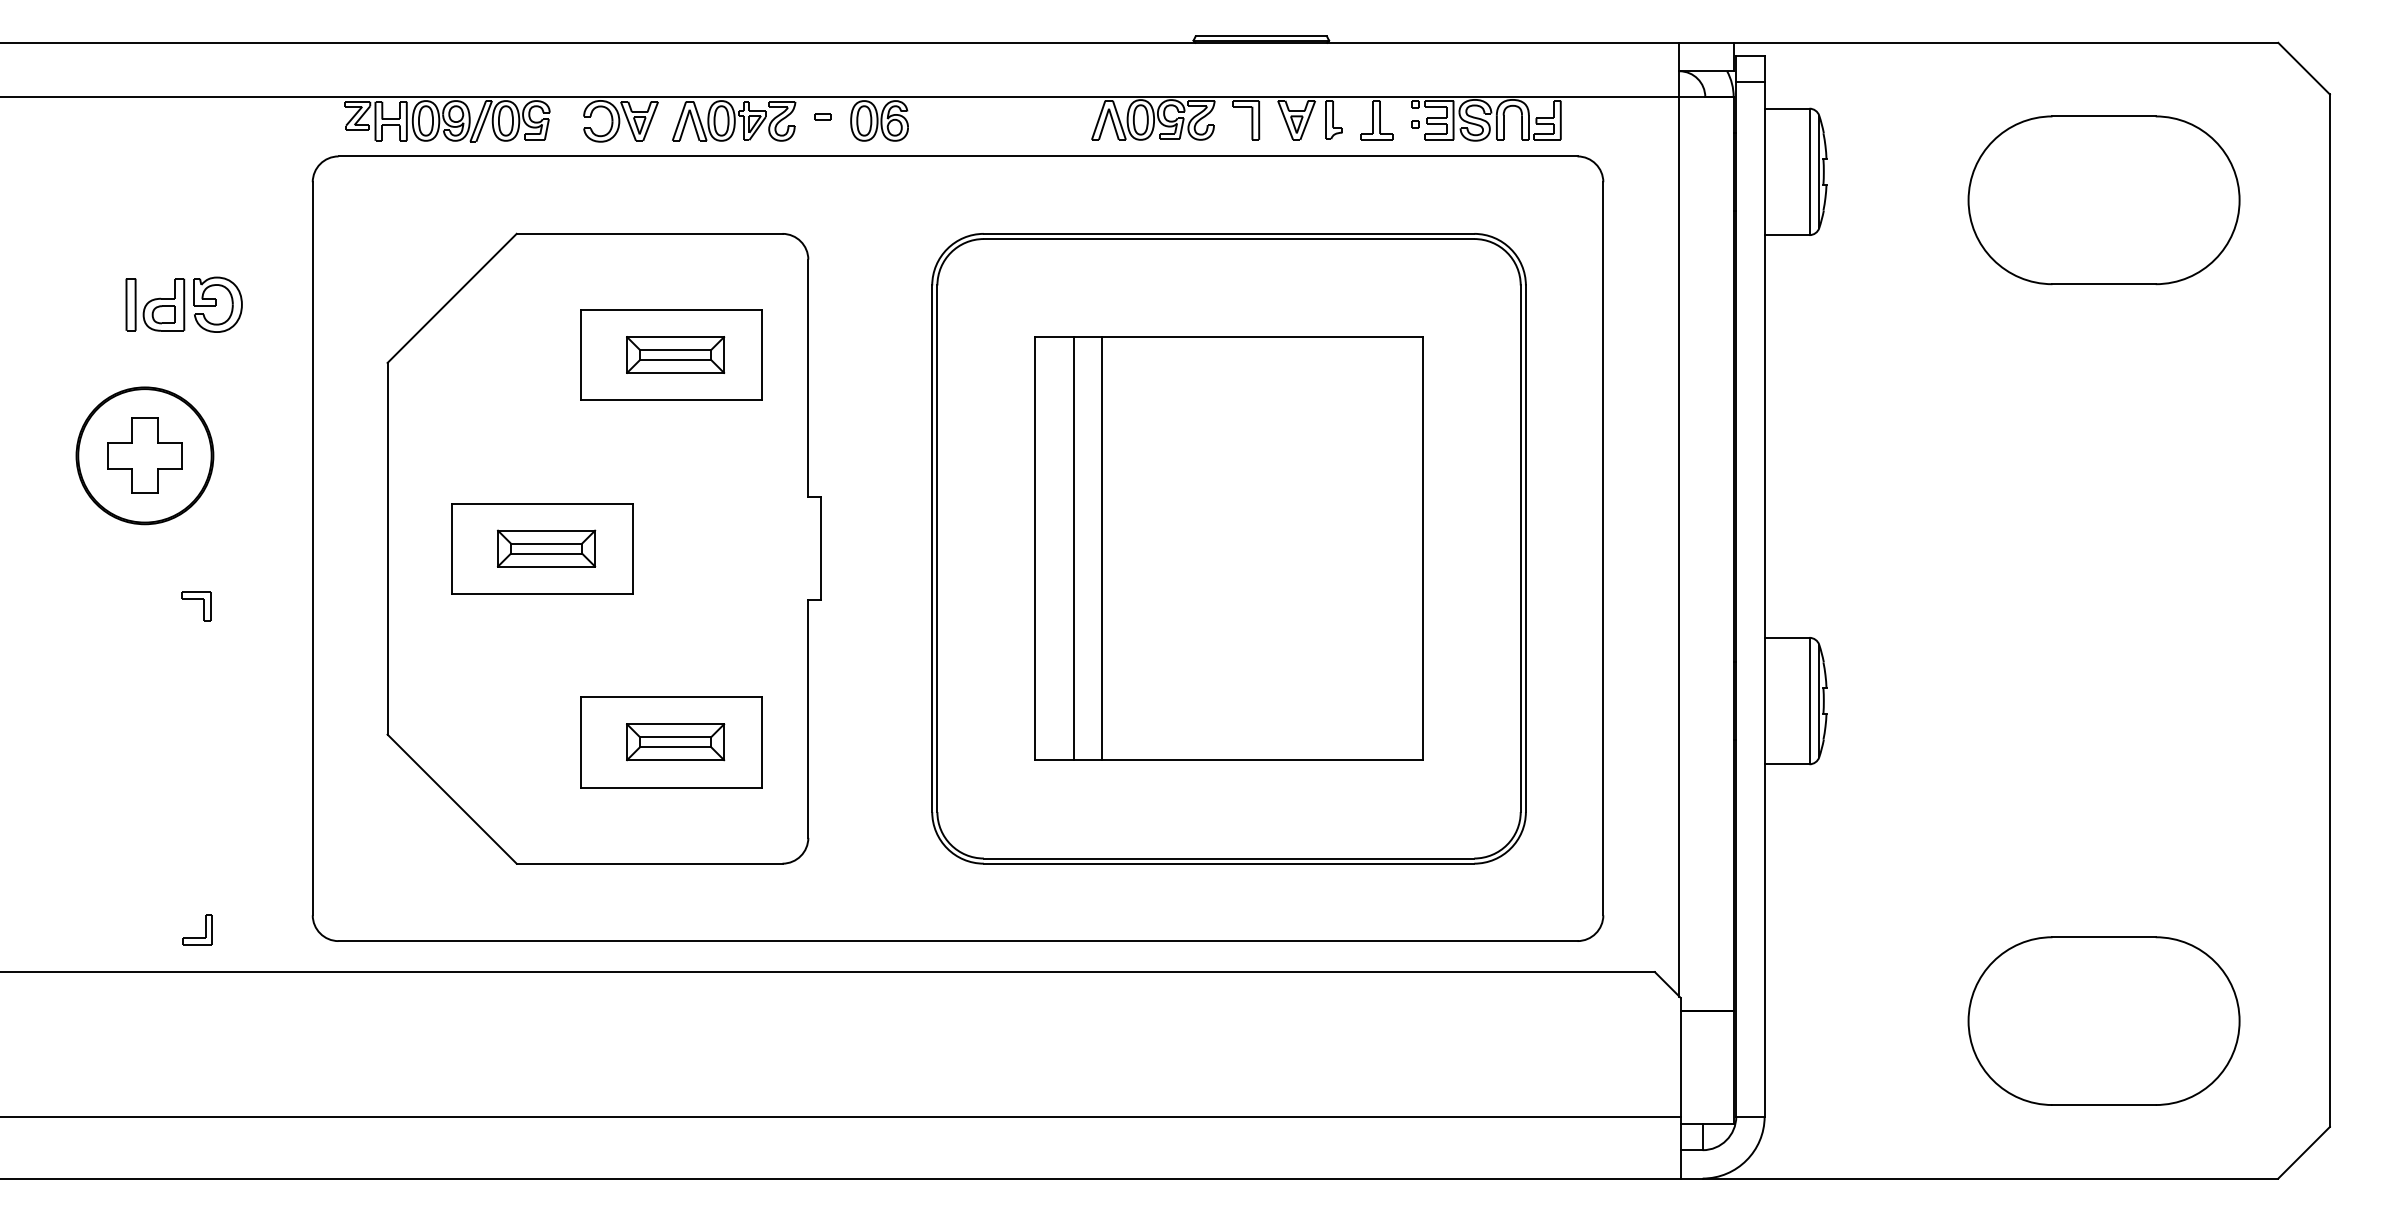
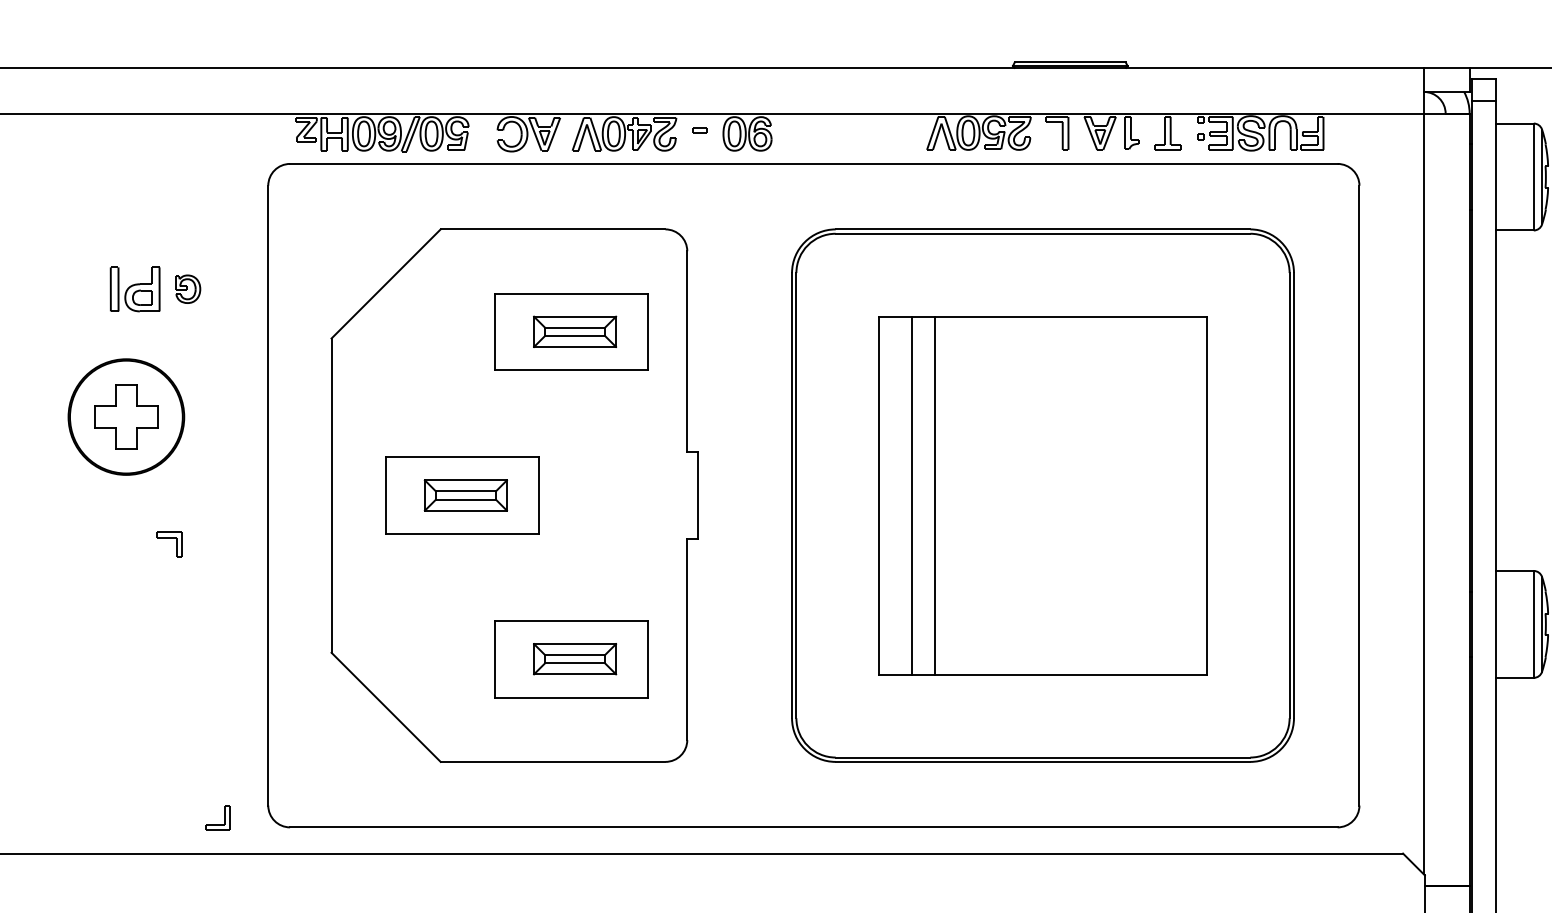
part: (217, 304) -> (187, 289), size x0.6
part: (205, 929) -> (224, 817), moved

